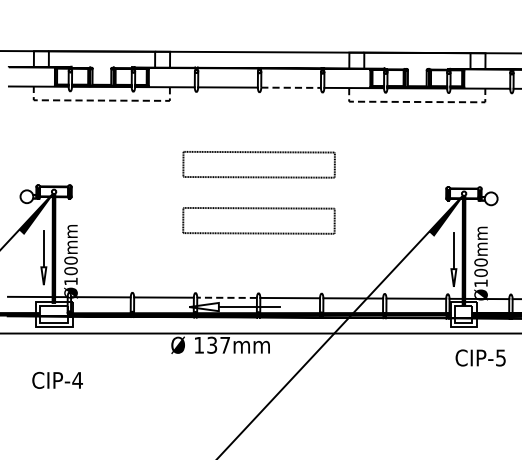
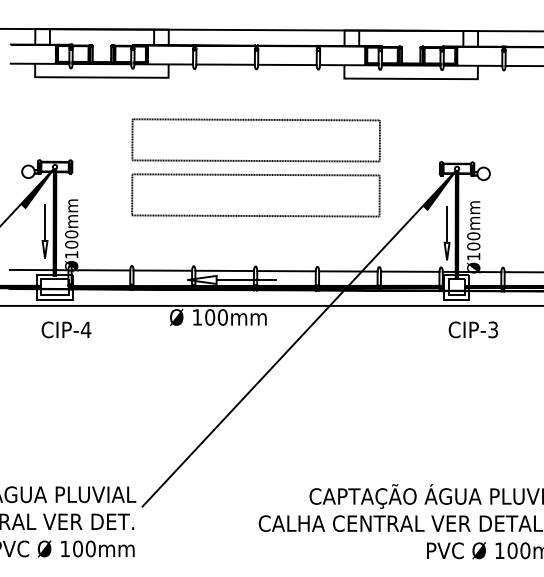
line: (291, 87) -> (287, 64), dashed -> solid
line: (101, 100) -> (101, 77), dashed -> solid
line: (417, 101) -> (411, 78), dashed -> solid
part: (258, 164) -> (255, 140), size x1.67
part: (258, 220) -> (255, 195), size x1.67
line: (226, 297) -> (224, 270), dashed -> solid
text: (218, 345) -> (216, 317), 137mm -> 100mm
text: (500, 357) -> (492, 329), CIP-5 -> CIP-3
text: (57, 380) -> (66, 329), moved

